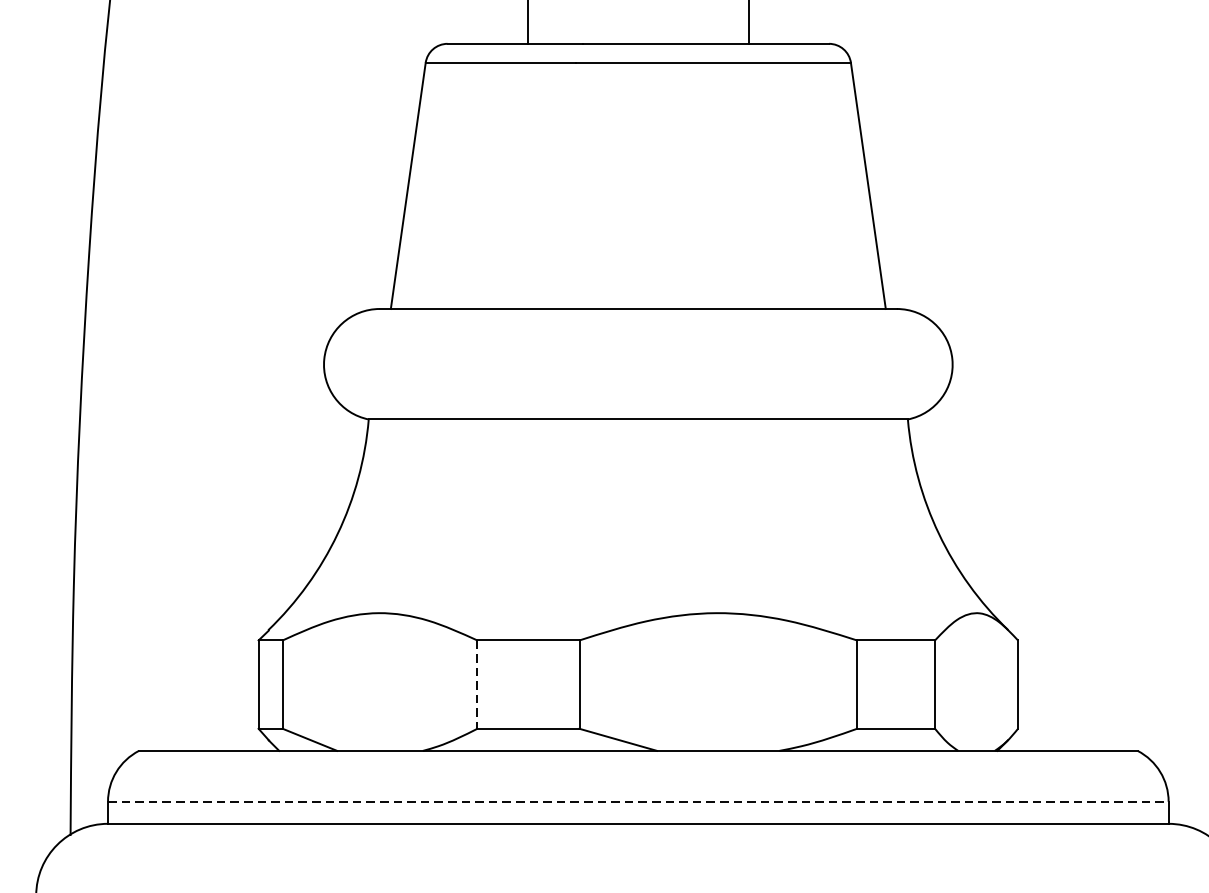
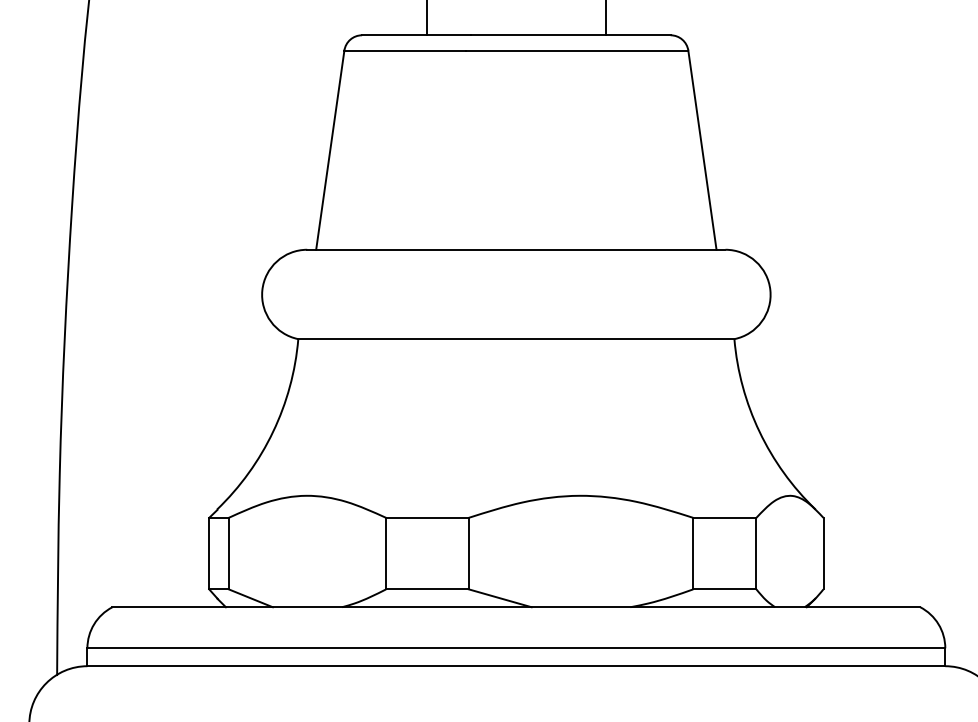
line: (477, 684) -> (386, 553), dashed -> solid
line: (638, 801) -> (516, 648), dashed -> solid

